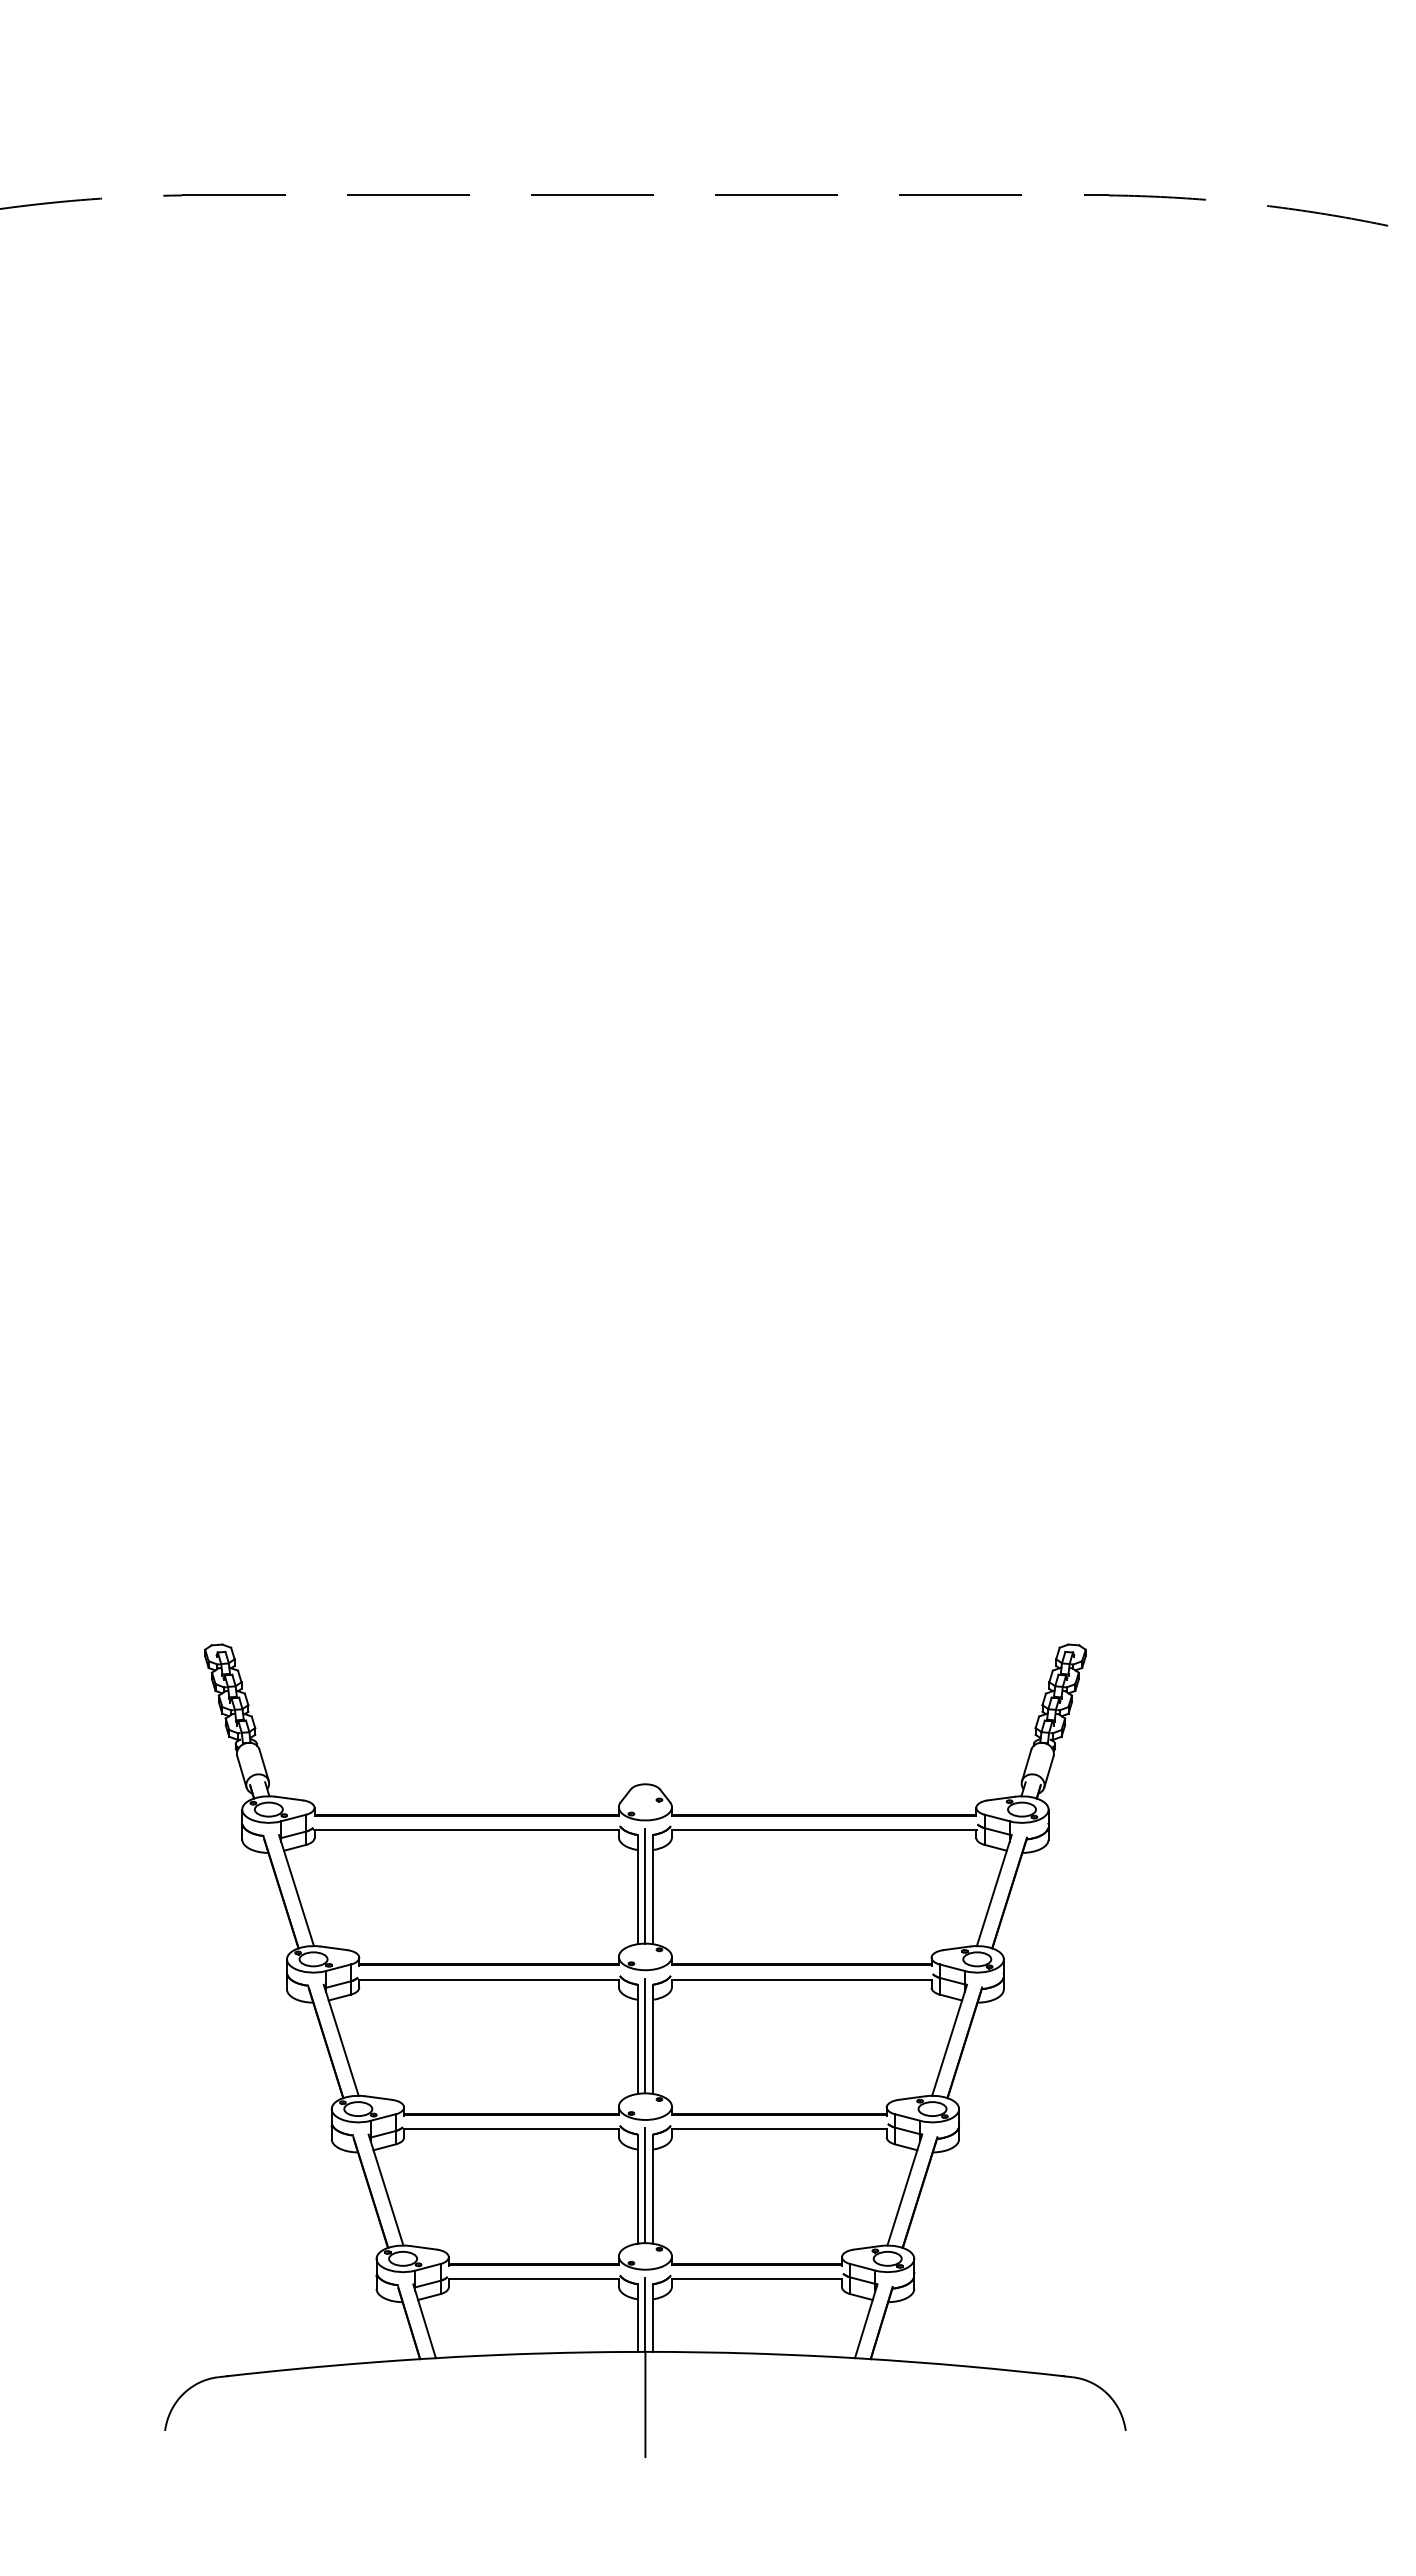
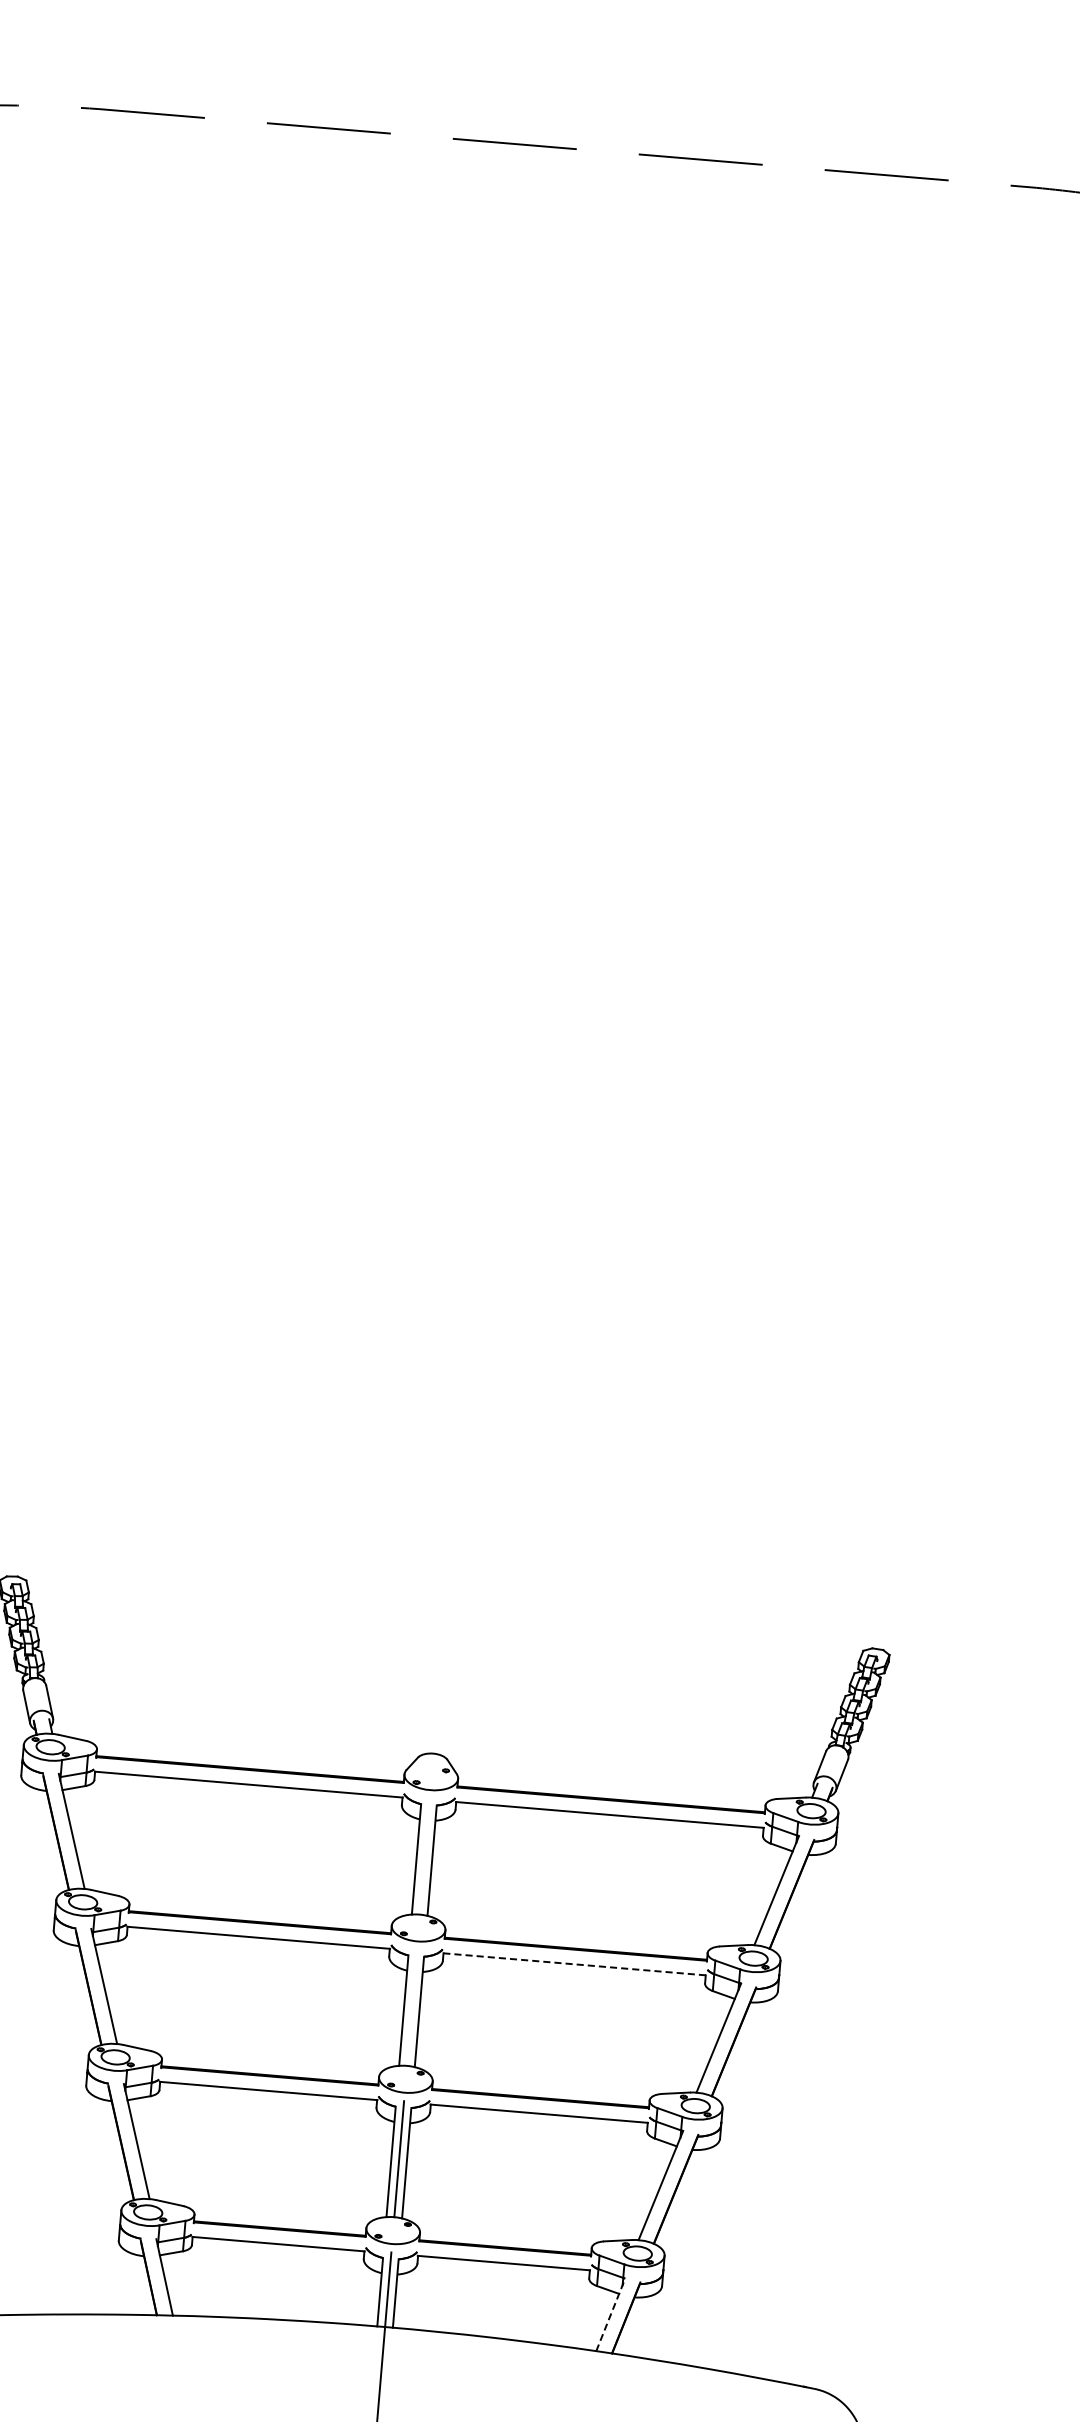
line: (645, 1885) -> (424, 1855), removed
line: (801, 1979) -> (574, 1964), solid -> dashed
line: (645, 2035) -> (412, 2007), removed
line: (866, 2321) -> (611, 2315), solid -> dashed

